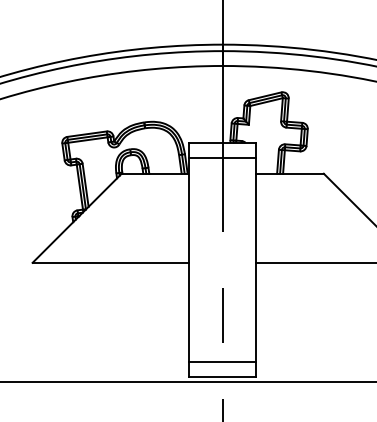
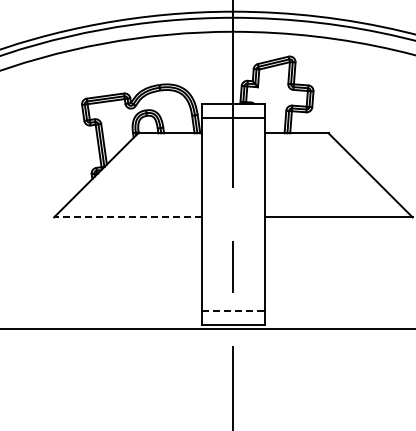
line: (110, 262) -> (127, 217), solid -> dashed
line: (222, 361) -> (233, 310), solid -> dashed

